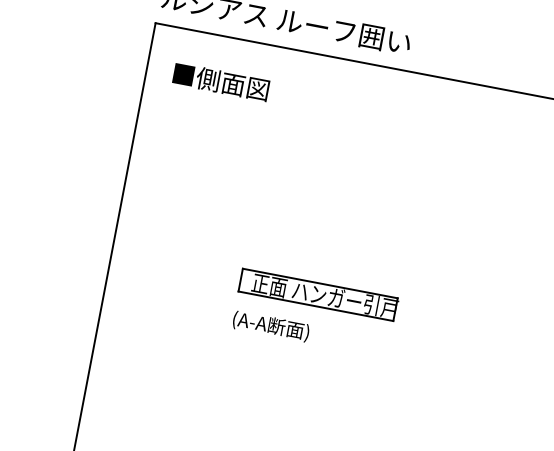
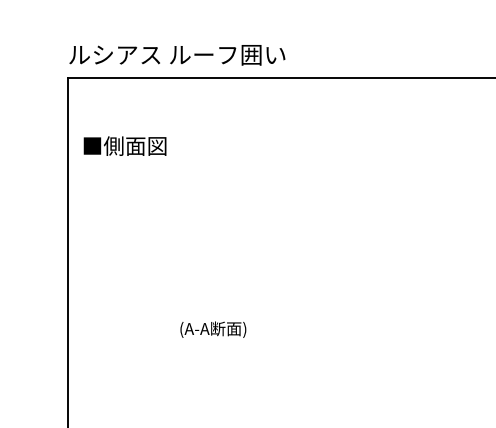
text: (220, 81) -> (124, 145), moved
part: (318, 294) -> (248, 280), removed
text: (271, 326) -> (213, 329), moved

